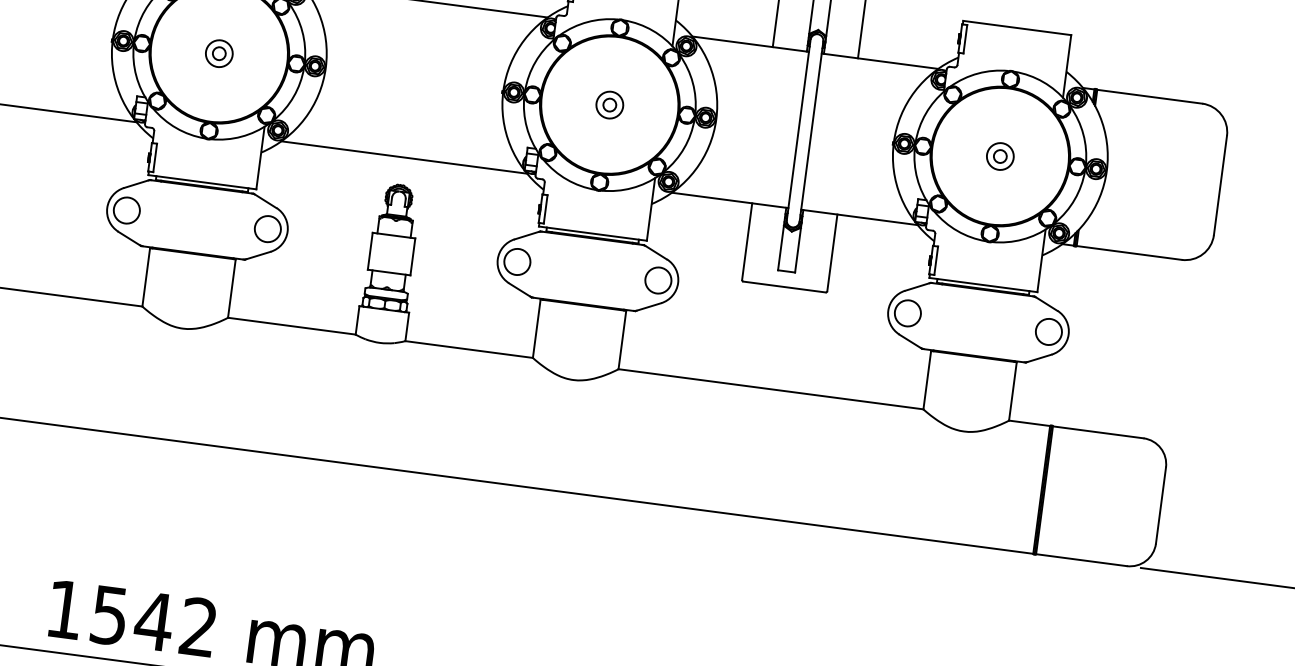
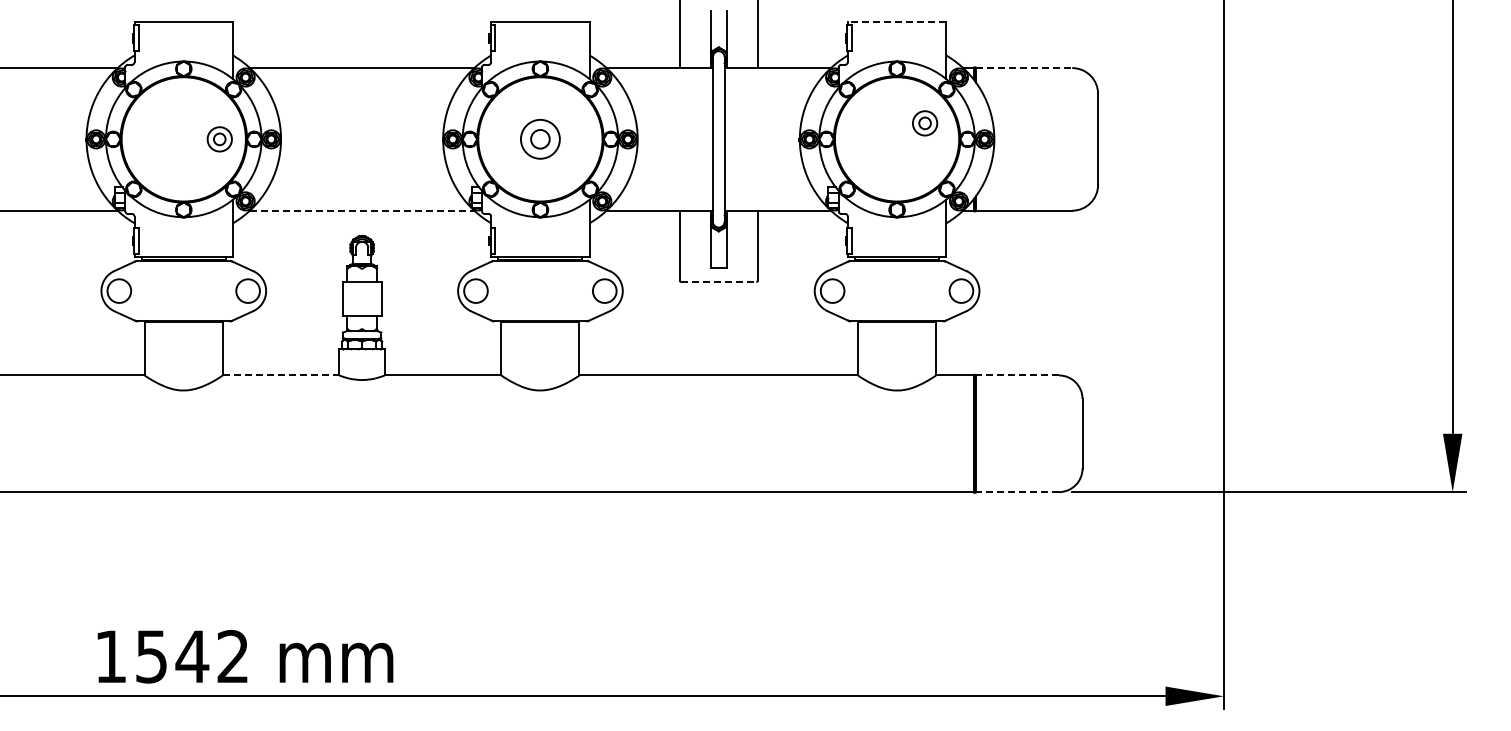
line: (1016, 28) -> (896, 22), solid -> dashed
part: (218, 53) -> (219, 139), moved
line: (1150, 97) -> (1024, 68), solid -> dashed
part: (609, 105) -> (540, 139), size x1.6
part: (1000, 156) -> (925, 123), moved
line: (404, 157) -> (362, 210), solid -> dashed
line: (784, 287) -> (718, 282), solid -> dashed
line: (292, 326) -> (281, 375), solid -> dashed
line: (1098, 432) -> (1017, 375), solid -> dashed
line: (1081, 560) -> (1017, 492), solid -> dashed

